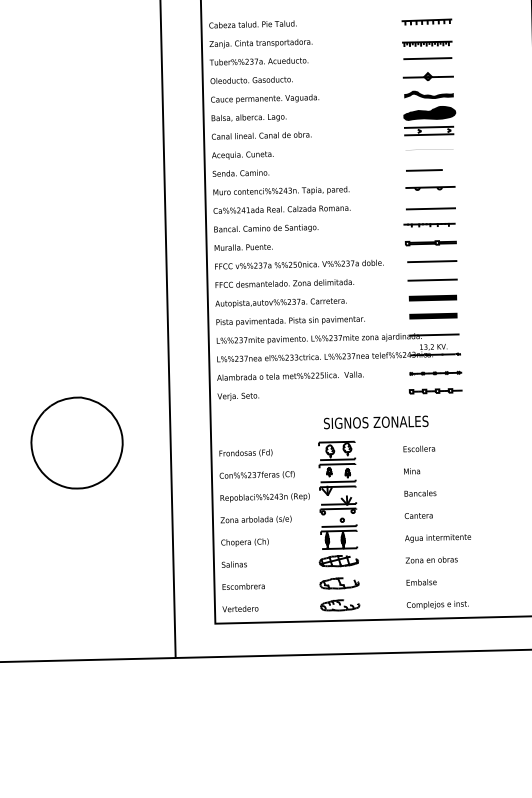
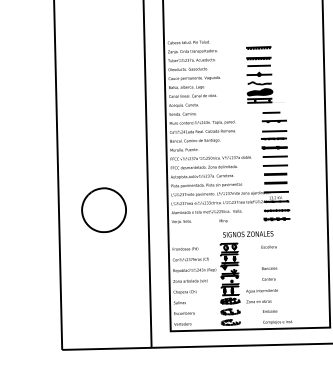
part: (428, 76) -> (259, 74), moved
part: (75, 441) -> (103, 209), moved
text: (411, 470) -> (223, 220), moved
text: (436, 549) -> (261, 296), moved

